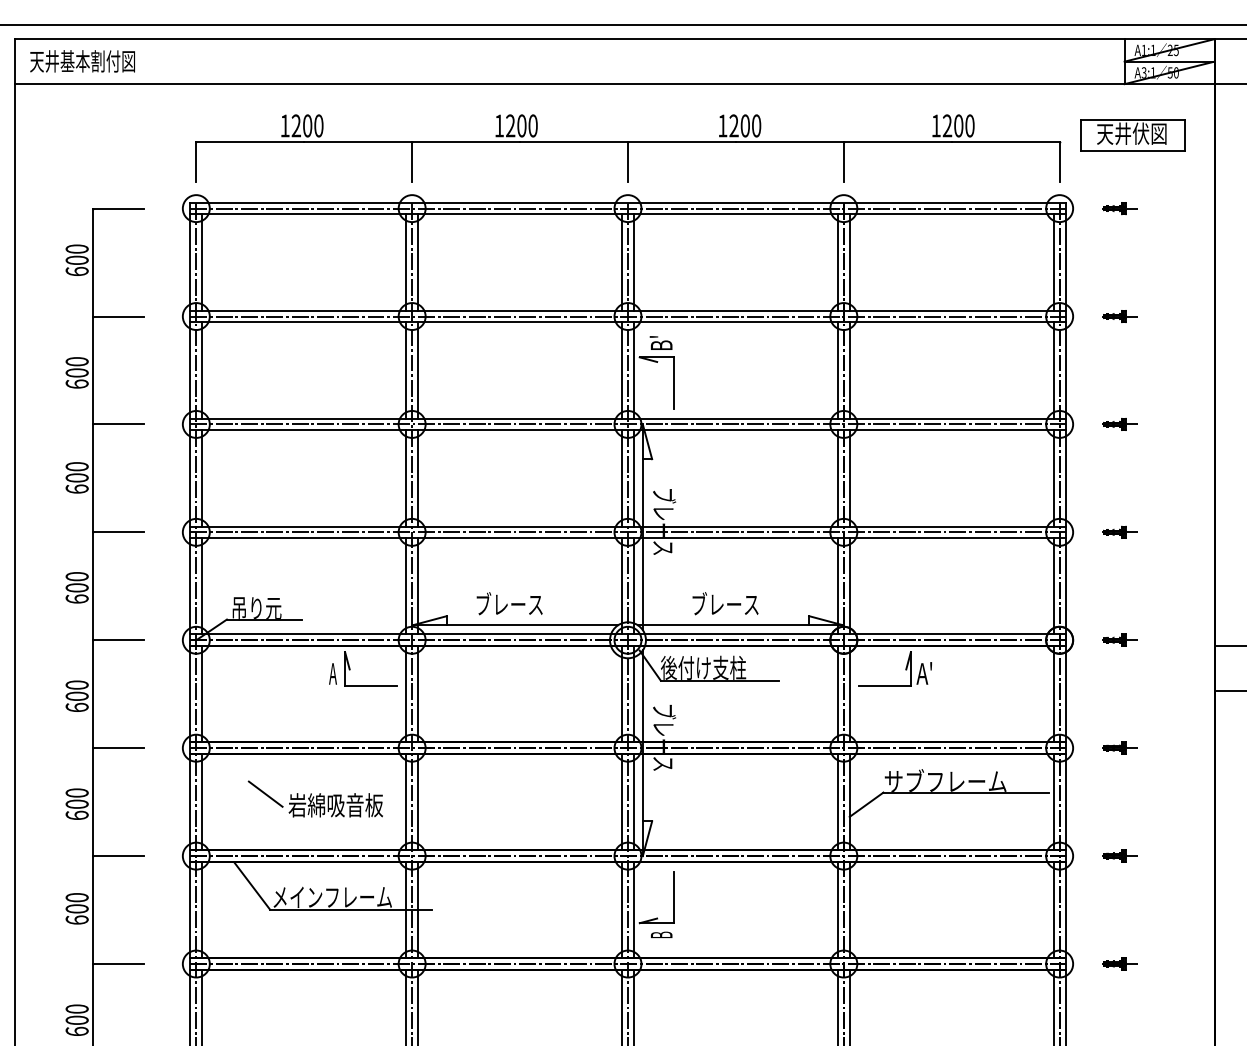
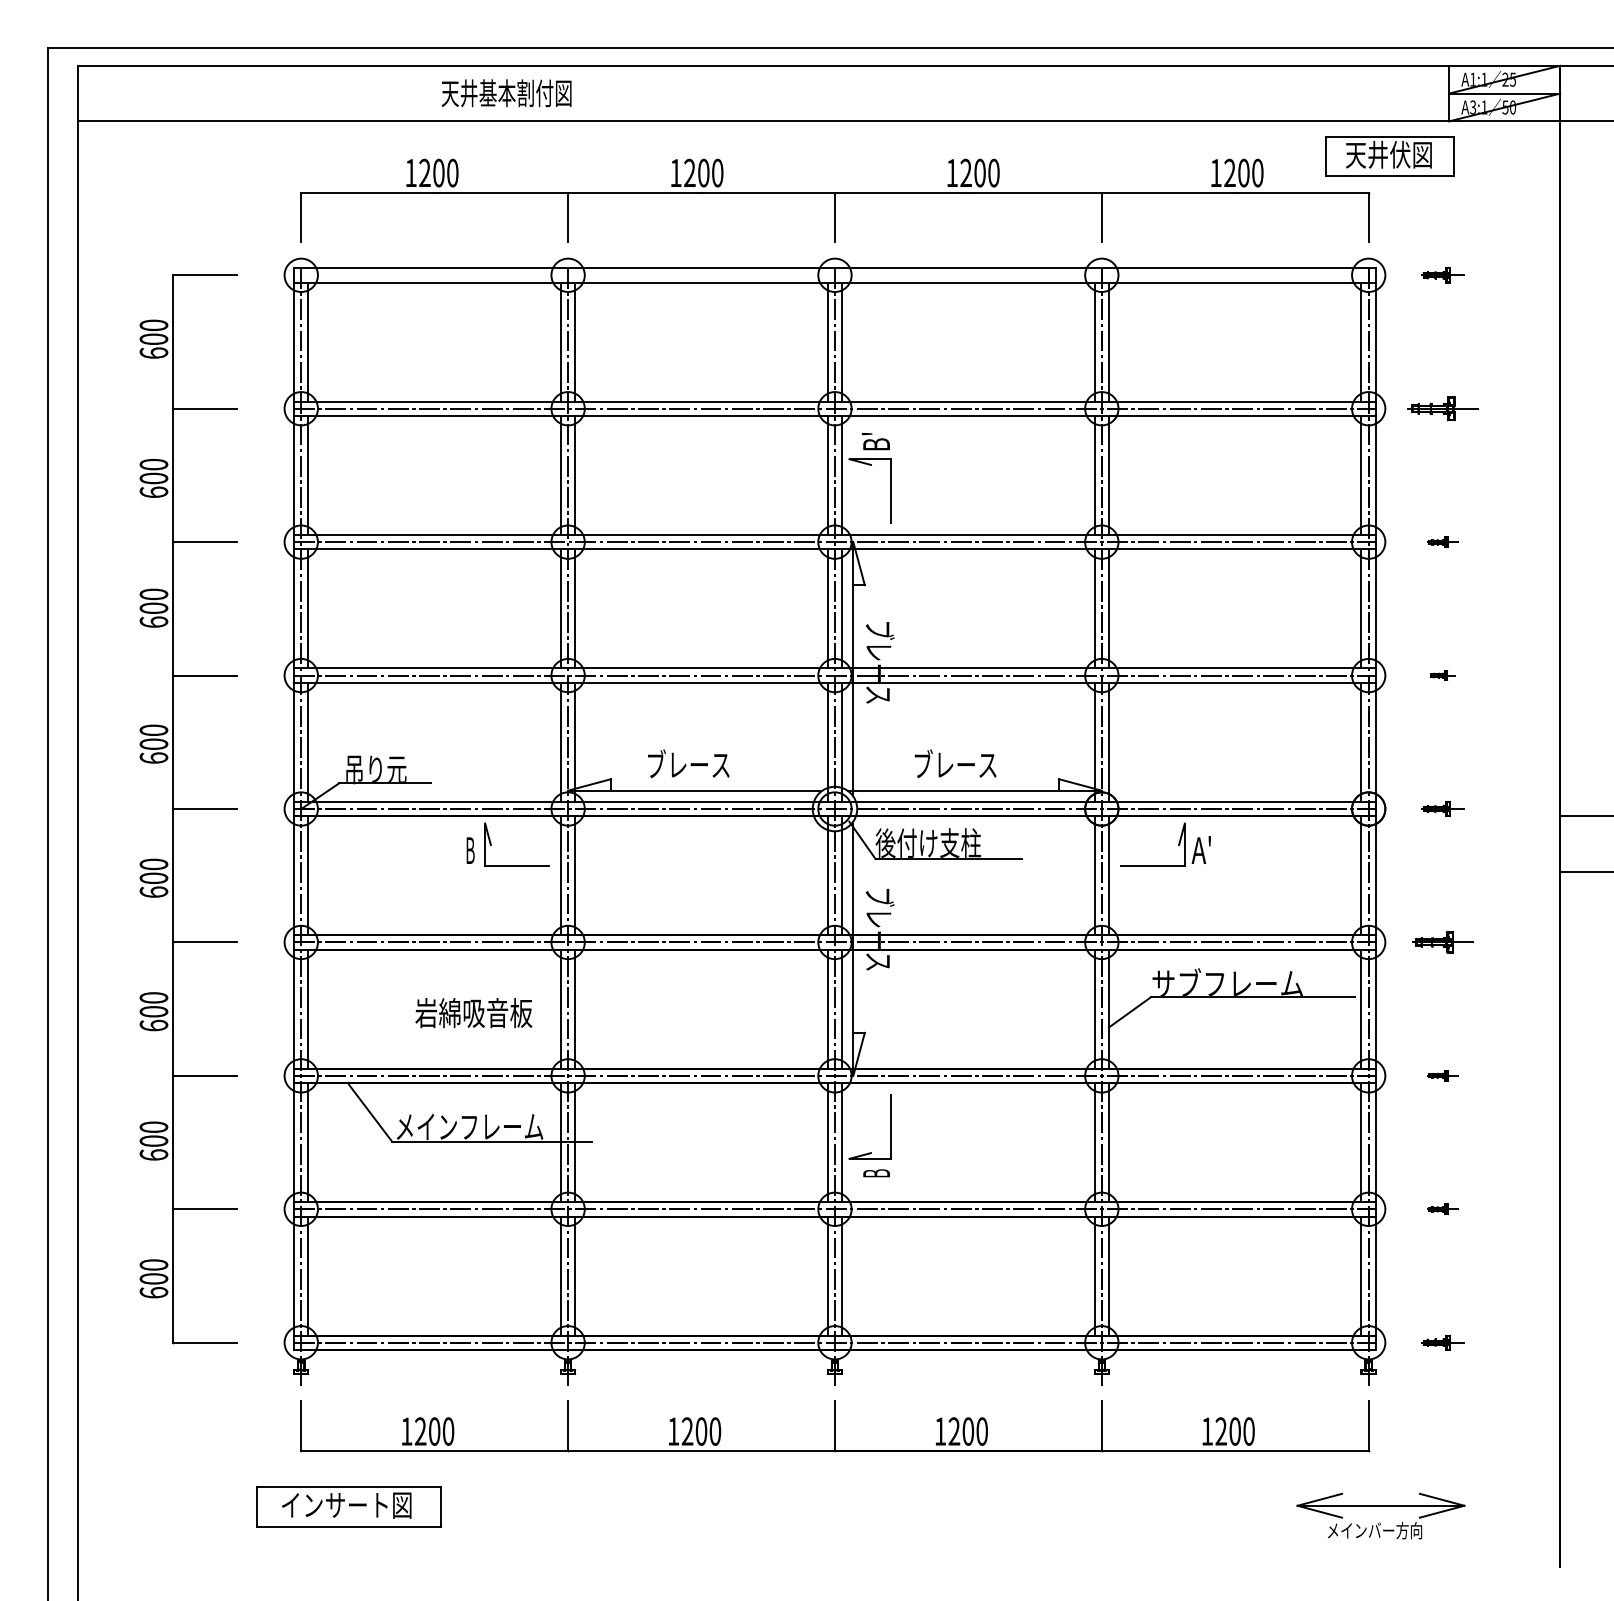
text: (82, 61) -> (506, 93), moved
part: (1132, 135) -> (1389, 156), moved
line: (627, 208) -> (834, 275), removed
part: (1119, 316) -> (1442, 408), size x1.6
part: (1119, 424) -> (1442, 542), size x0.7
part: (1119, 532) -> (1442, 675), size x0.6
text: (333, 673) -> (470, 850), A -> B
part: (1119, 748) -> (1442, 942), size x1.4
line: (265, 793) -> (386, 998), removed
part: (1119, 855) -> (1442, 1075), size x0.7
part: (1119, 964) -> (1442, 1209), size x0.7

